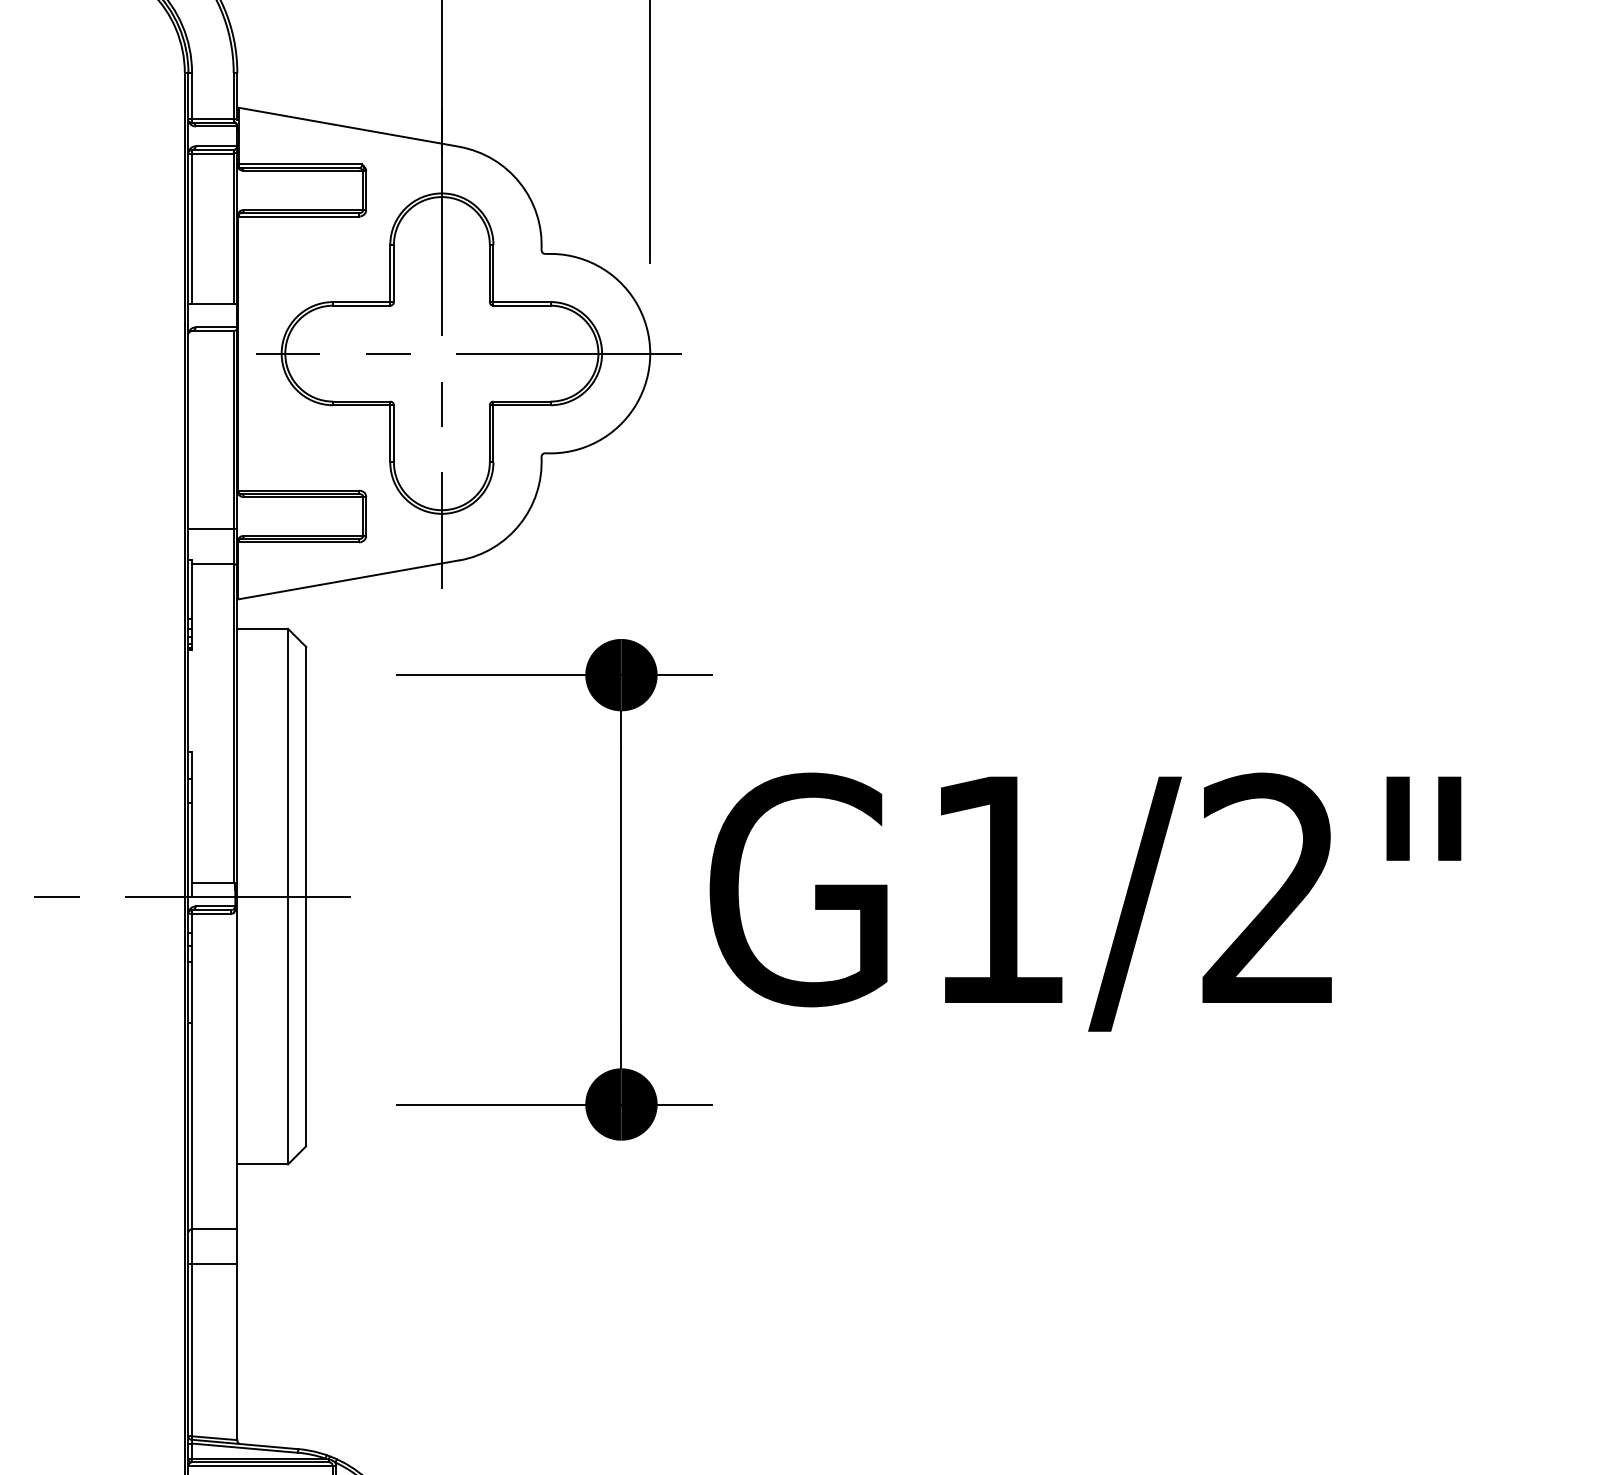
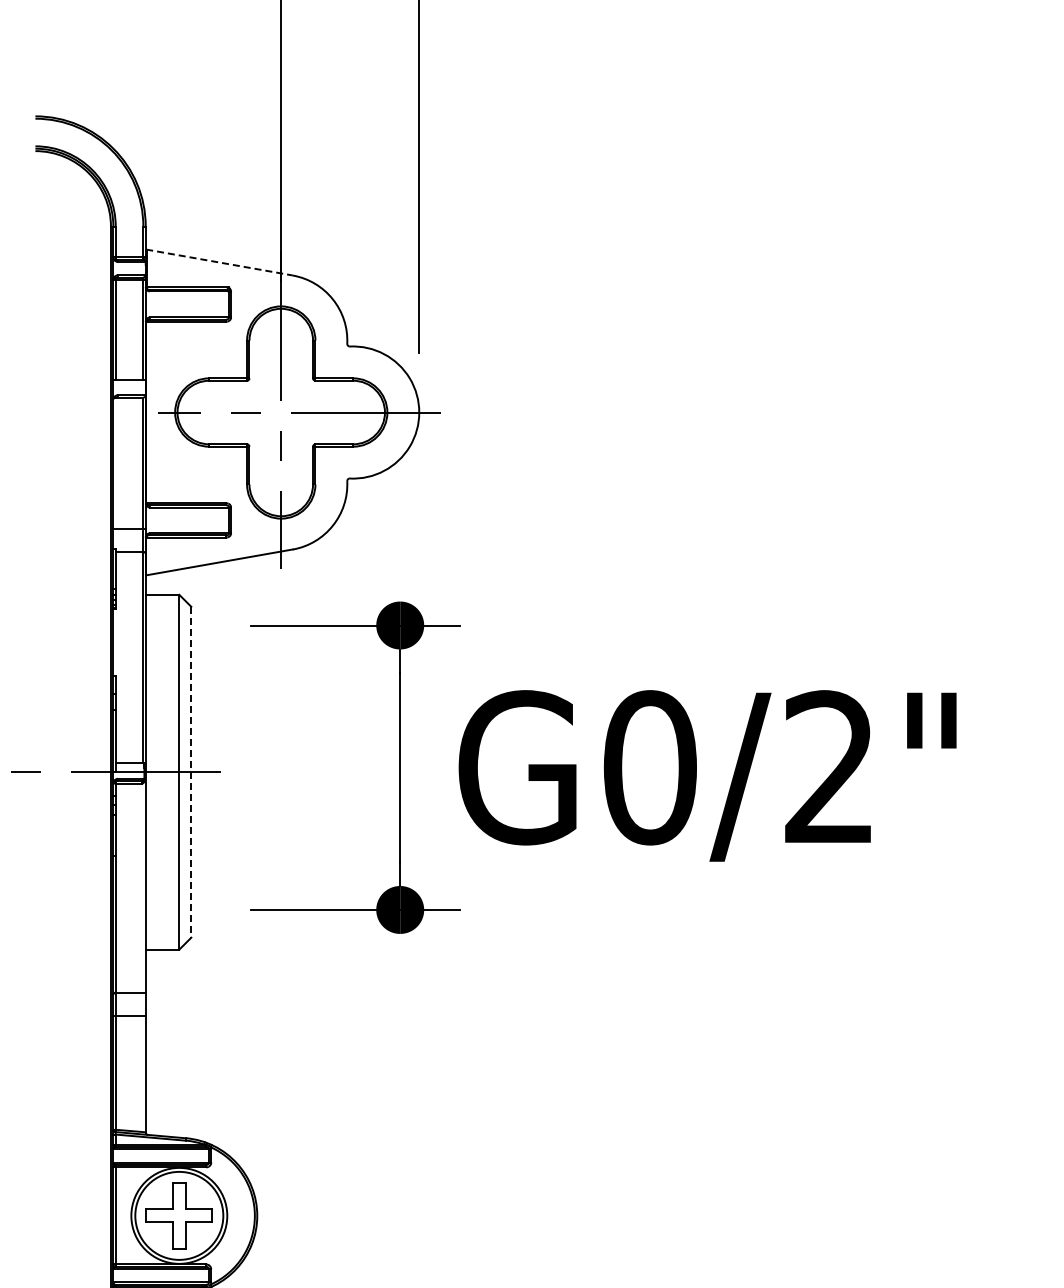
line: (350, 127) -> (220, 262), solid -> dashed
text: (997, 889) -> (649, 767), G1/2" -> G0/2"
line: (306, 897) -> (191, 772), solid -> dashed

